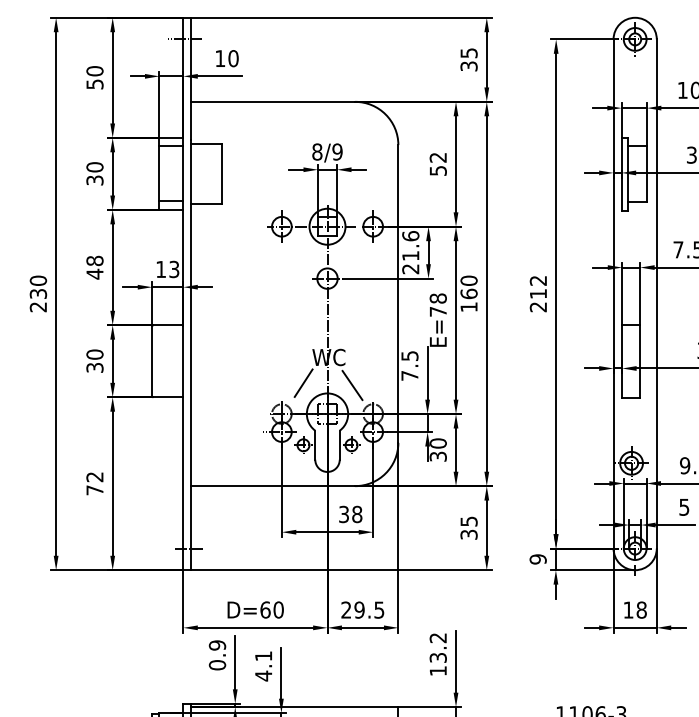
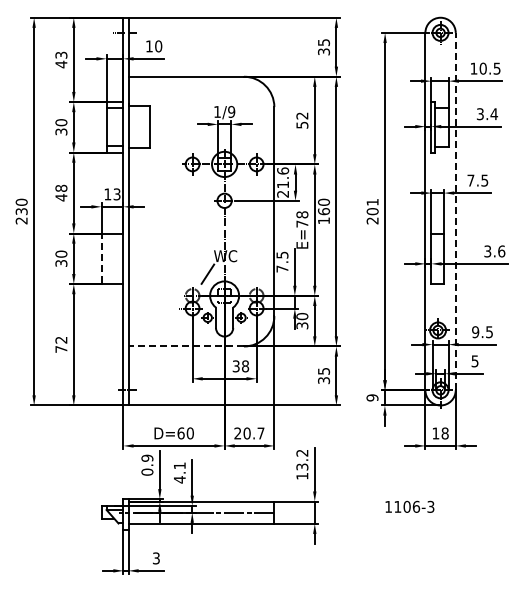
text: (95, 77) -> (61, 59), 50 -> 43
text: (317, 151) -> (217, 111), 8/9 -> 1/9
text: (538, 288) -> (372, 207), 212 -> 201
line: (656, 293) -> (455, 211), solid -> dashed
line: (152, 360) -> (101, 258), solid -> dashed
line: (352, 385) -> (242, 275), removed
line: (273, 486) -> (186, 346), solid -> dashed
text: (368, 610) -> (253, 433), 29.5 -> 20.7

